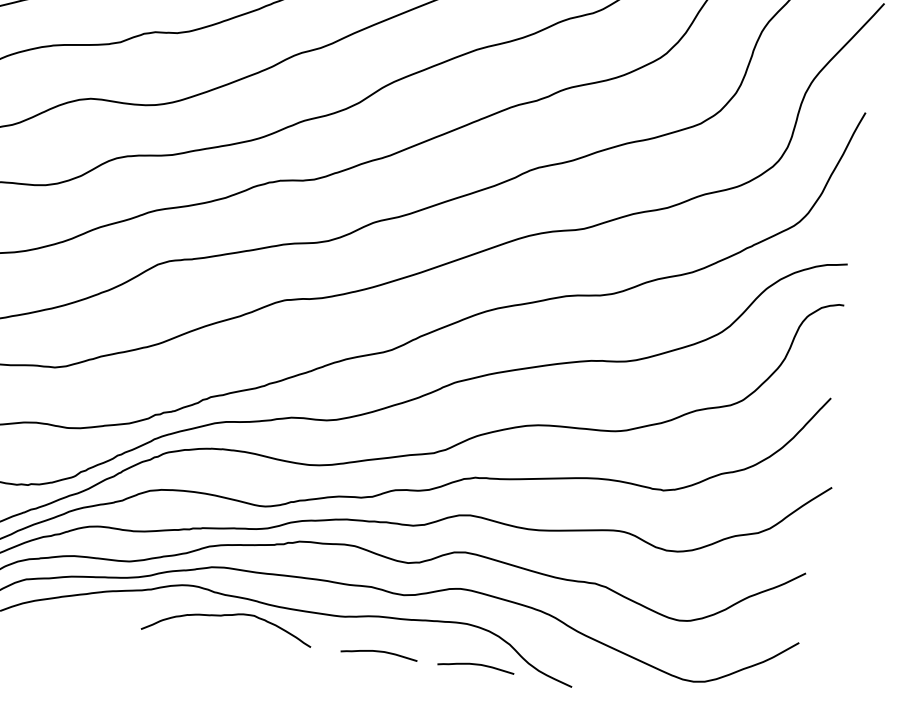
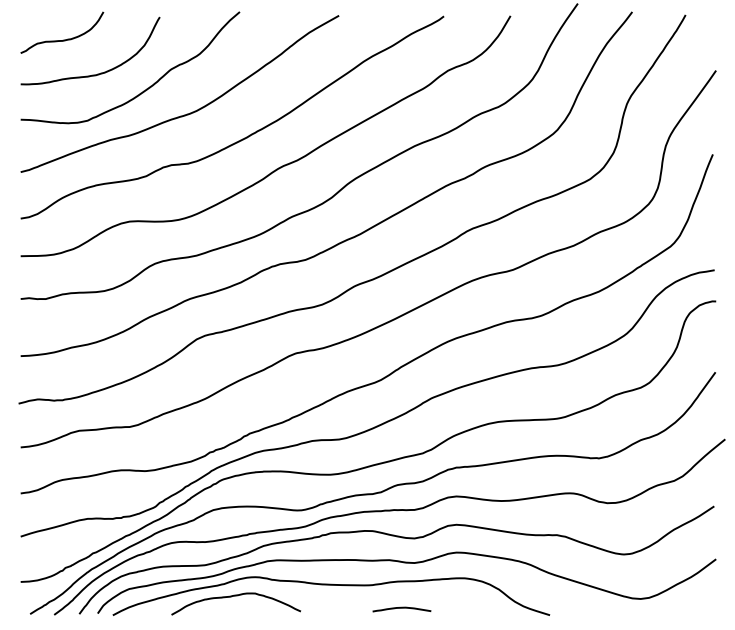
curve: (229, 616) -> (236, 596), moved
curve: (475, 665) -> (475, 608), removed

